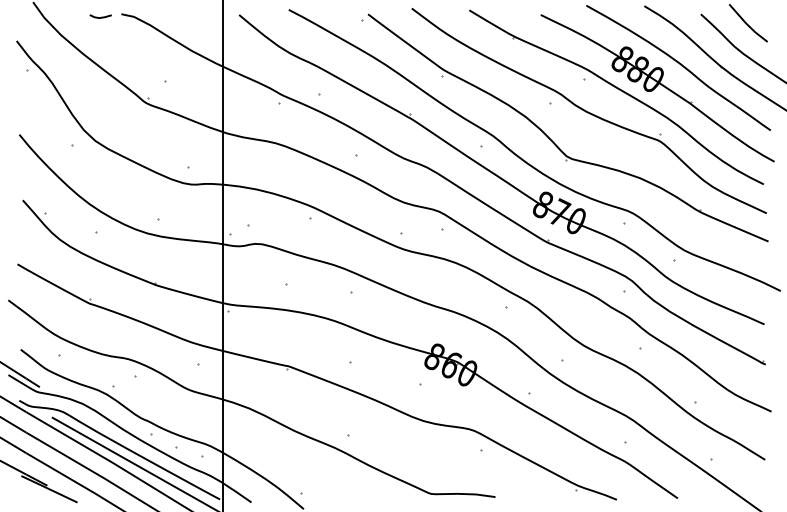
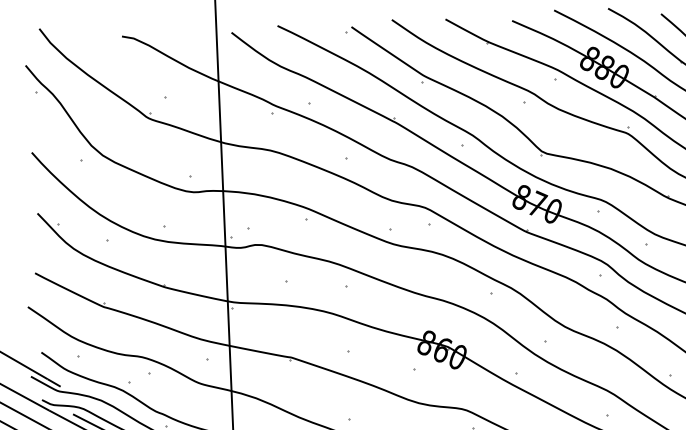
line: (101, 16) -> (103, 39), removed

